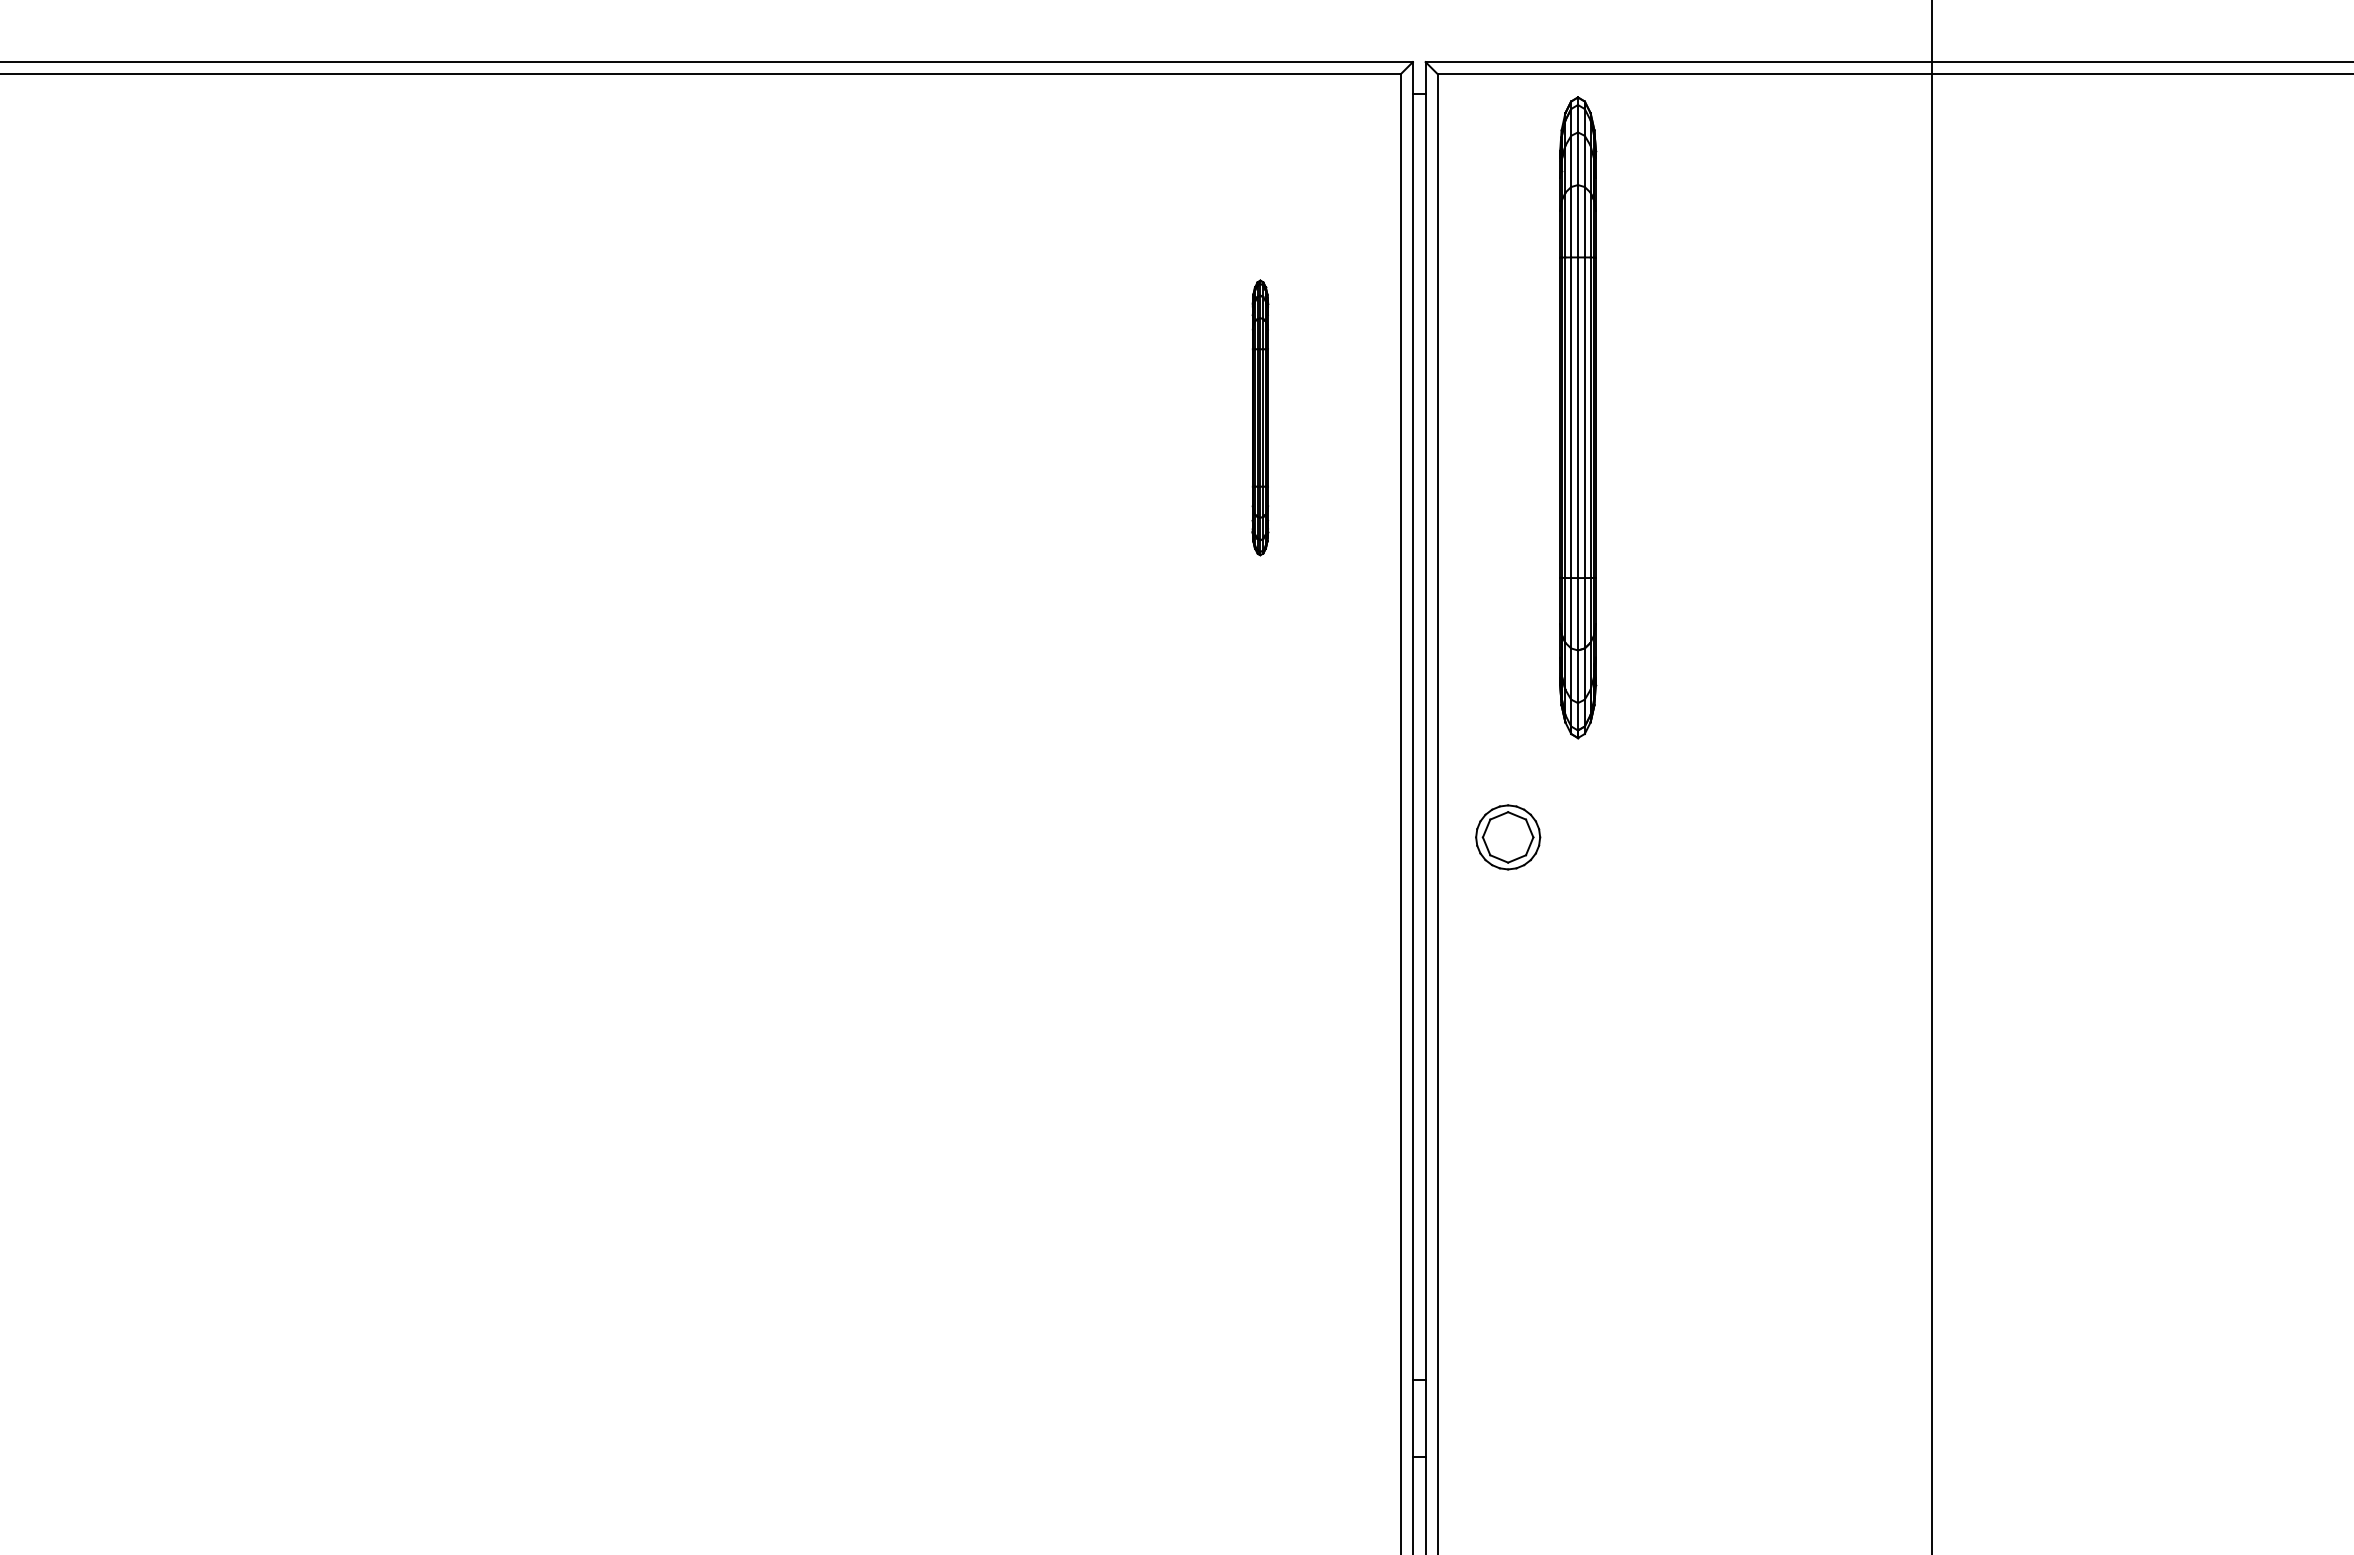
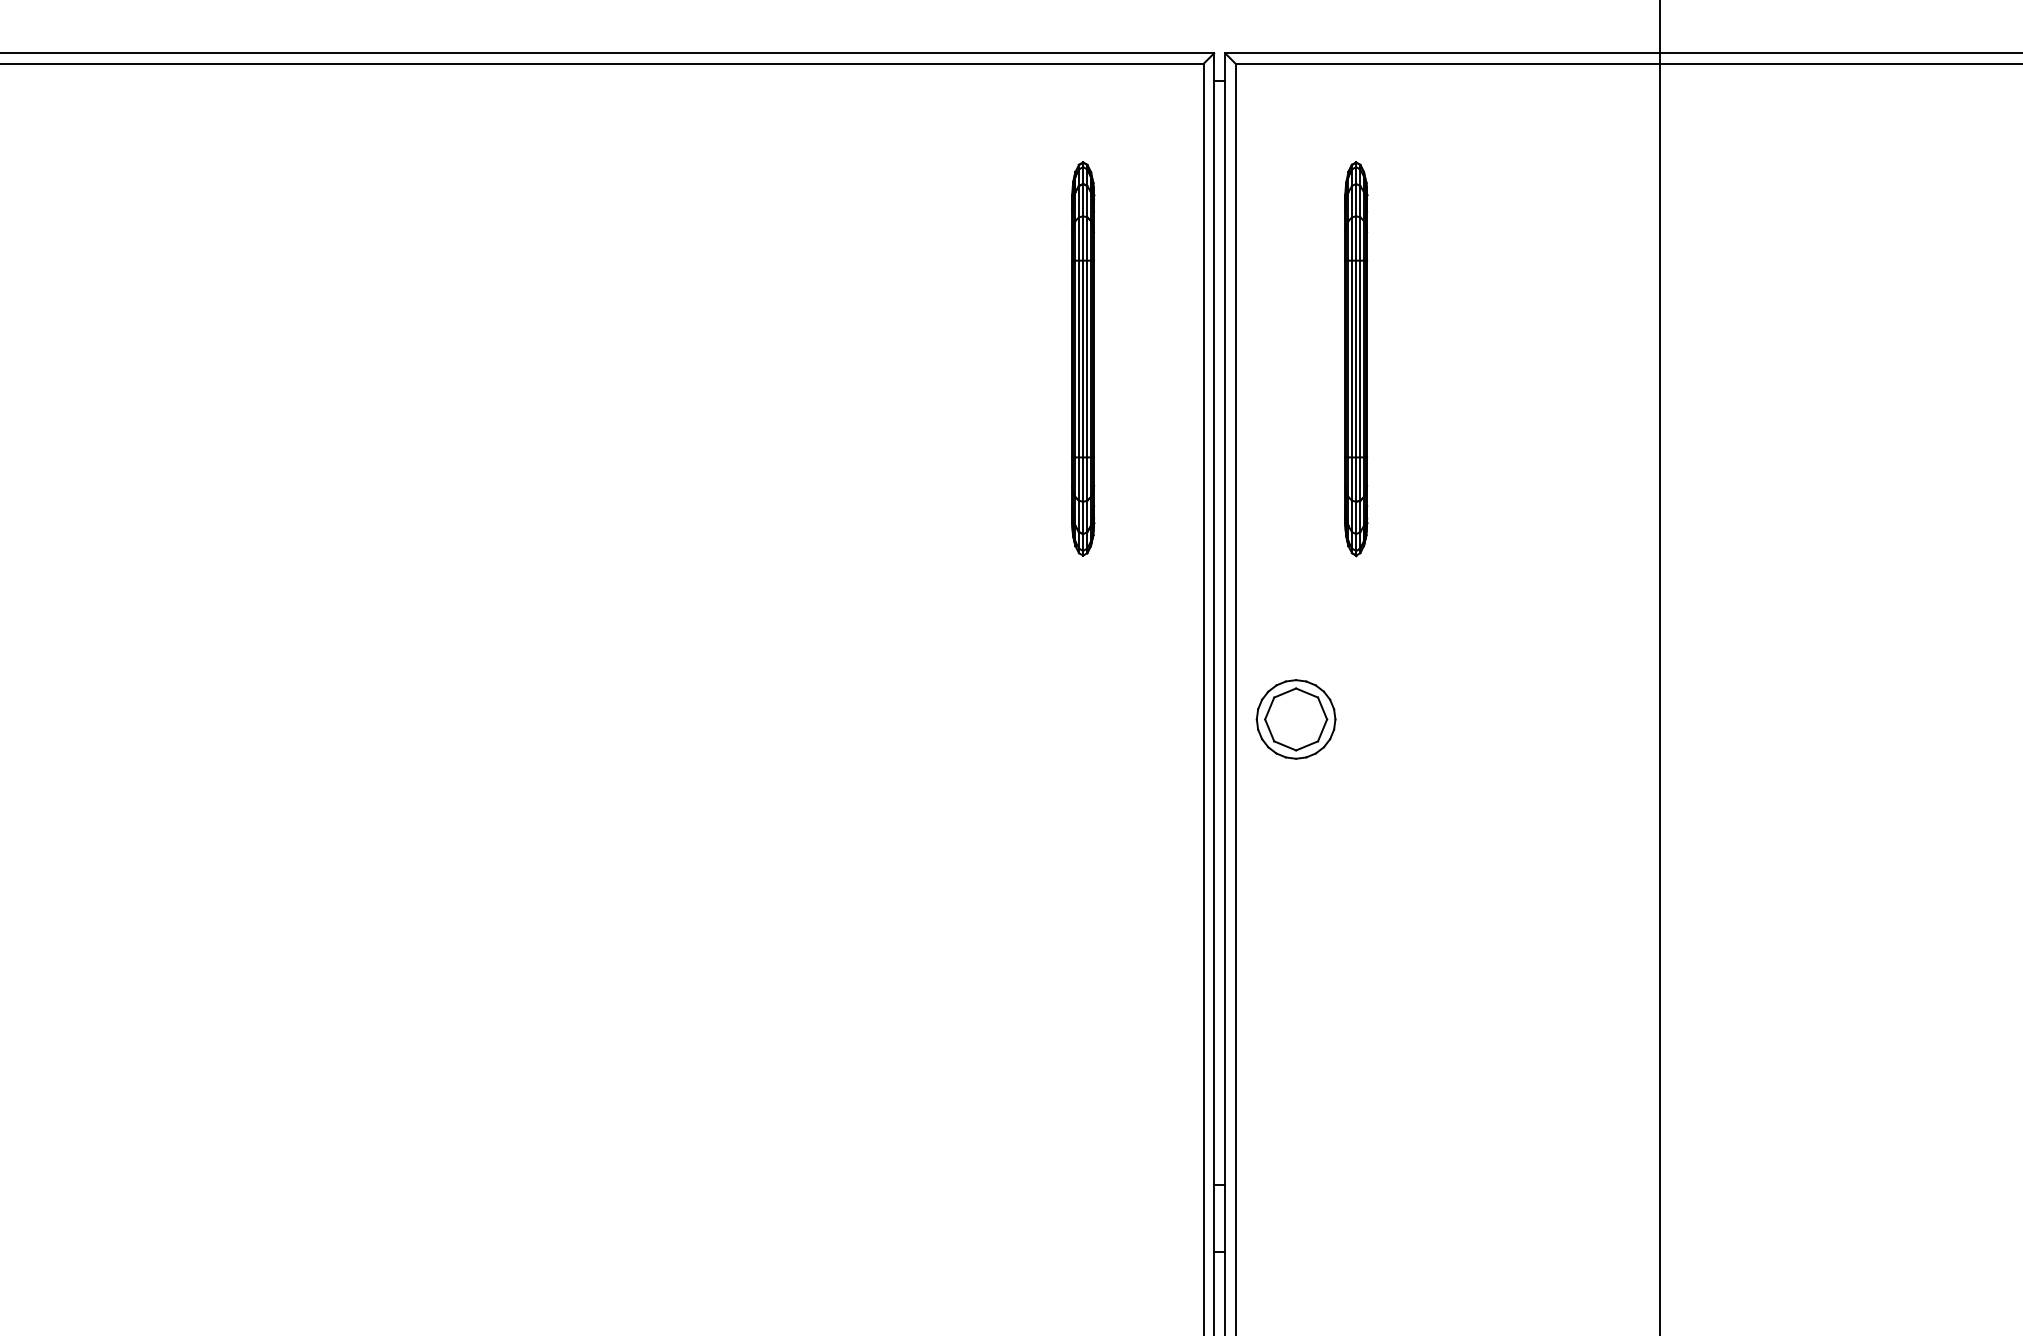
part: (1260, 417) -> (1083, 358), size x1.67
part: (1578, 418) -> (1356, 359), size x0.71
part: (1507, 837) -> (1295, 719), size x1.43

